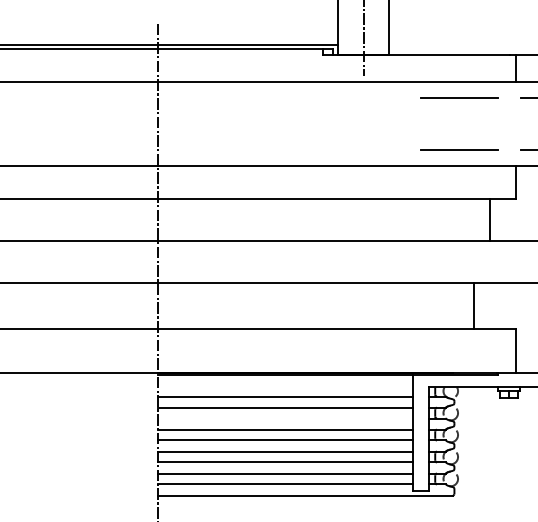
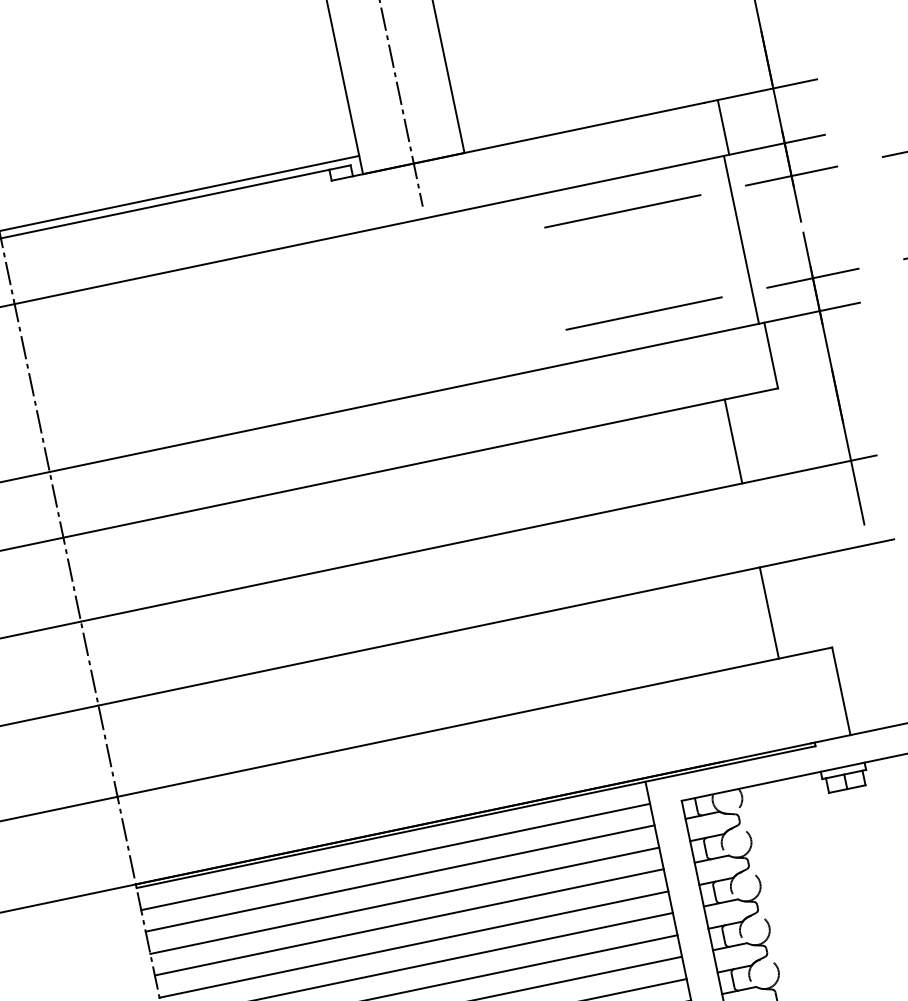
line: (513, 123) -> (741, 238), added
line: (473, 305) -> (769, 611), moved
line: (285, 385) -> (395, 856), added
line: (285, 418) -> (409, 922), added

